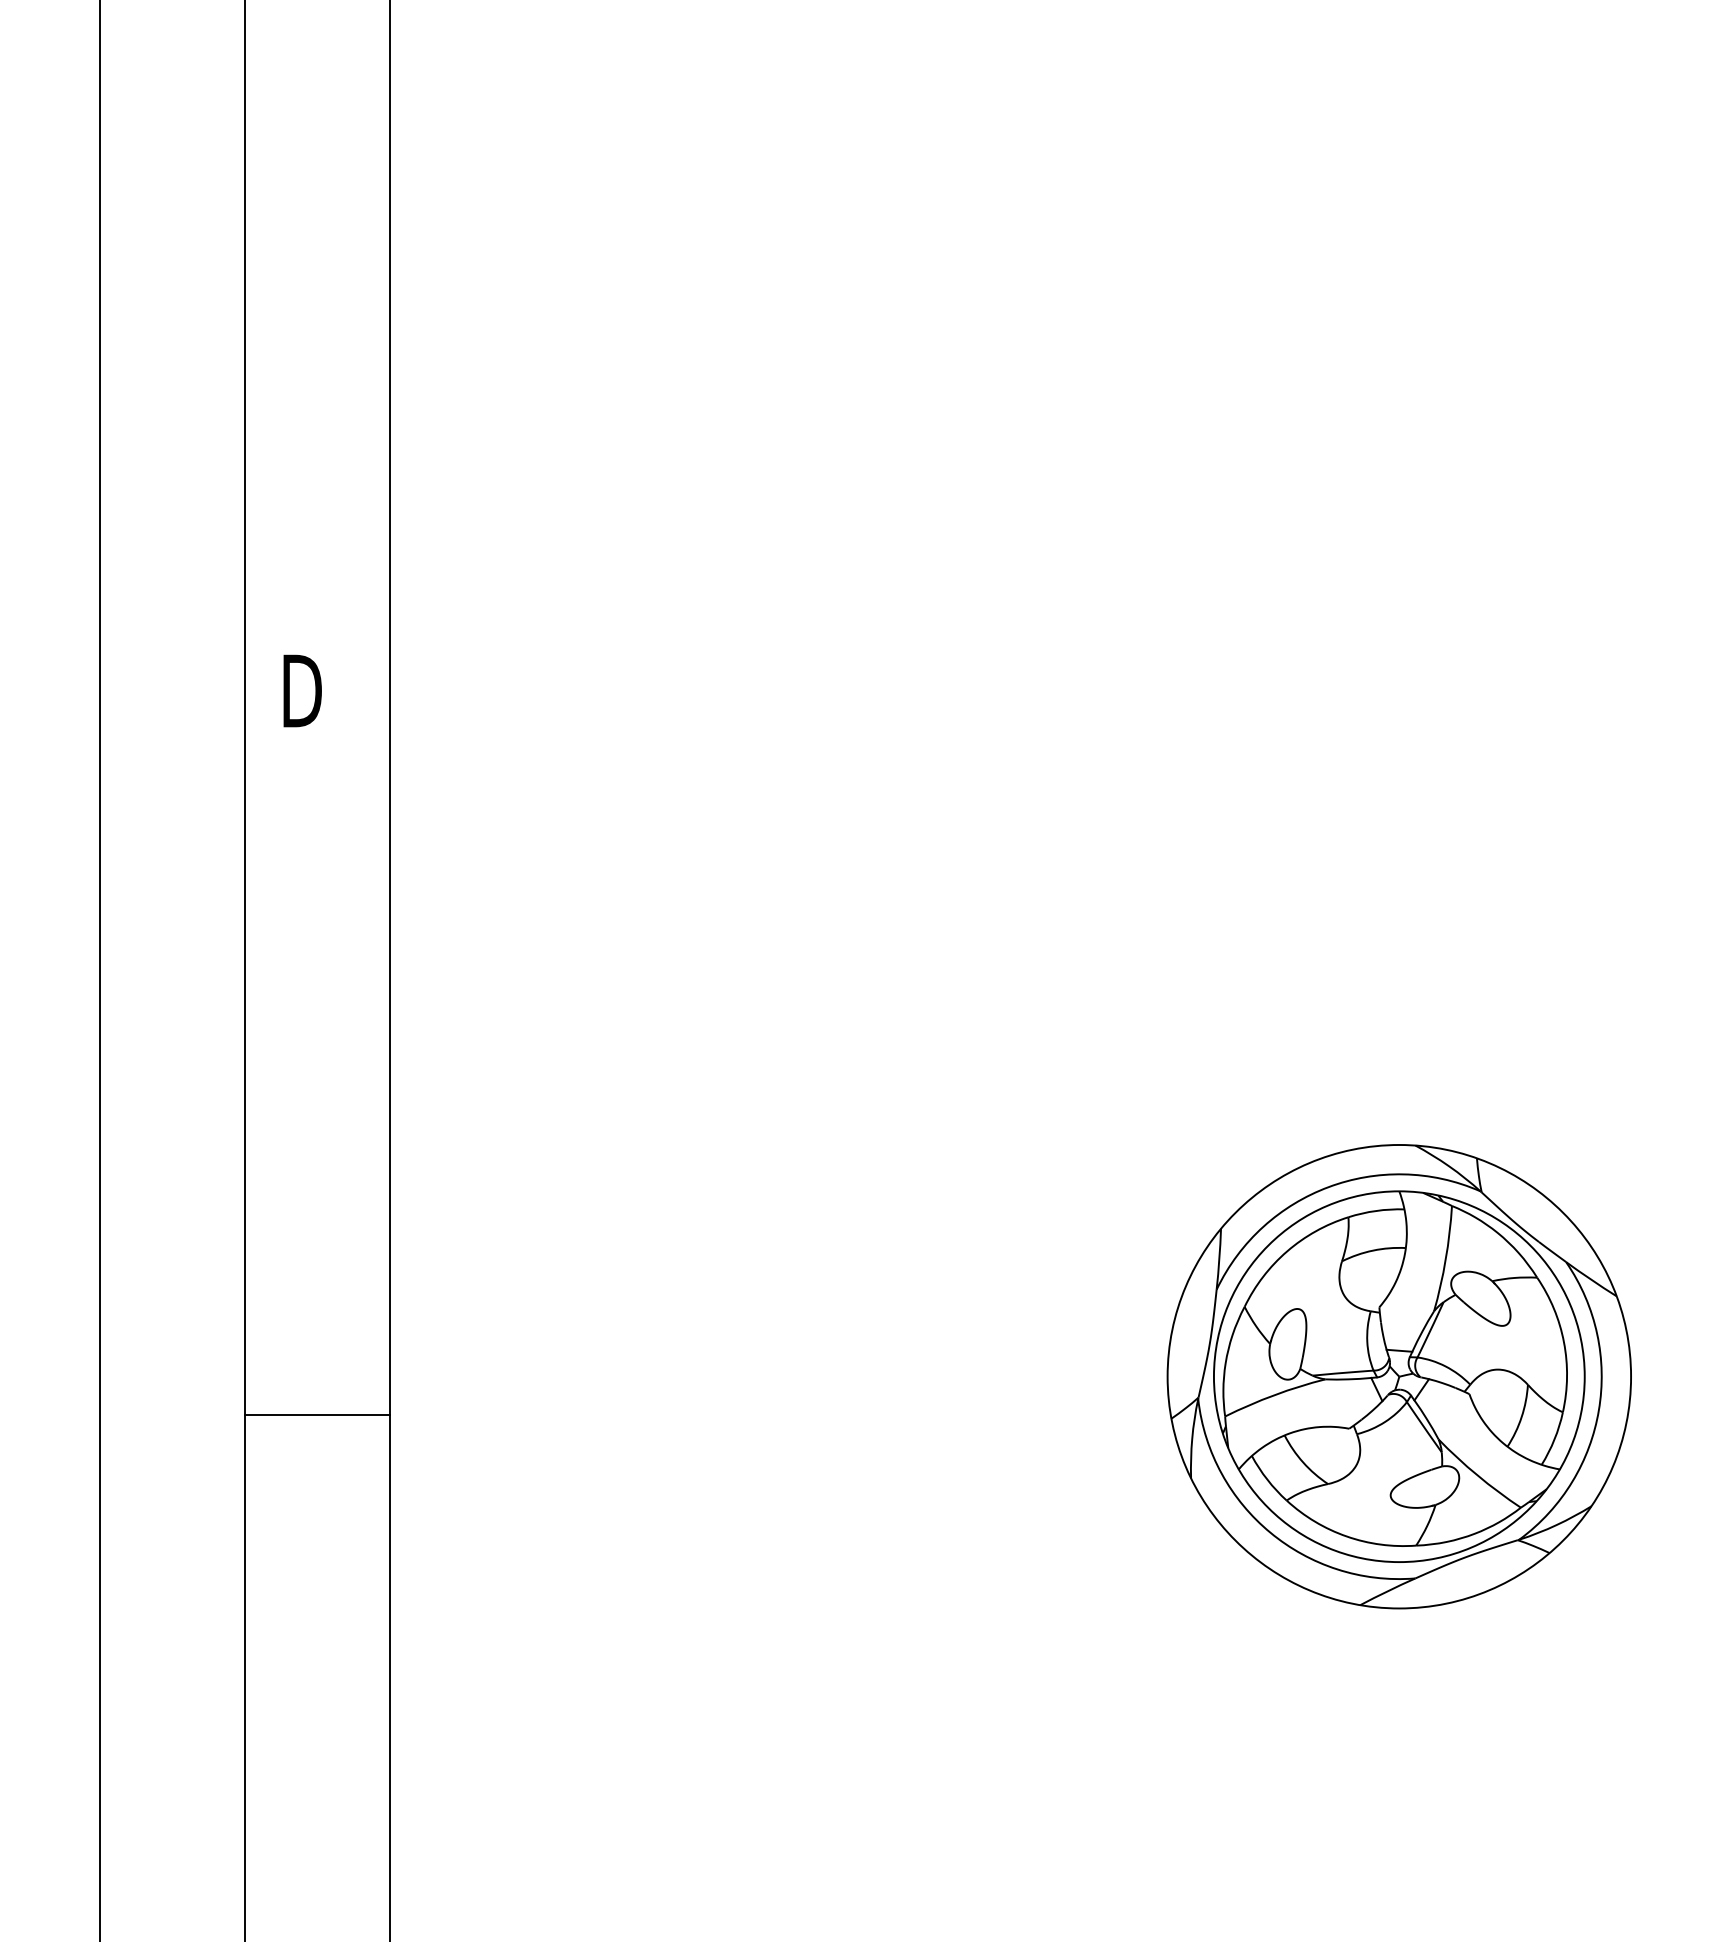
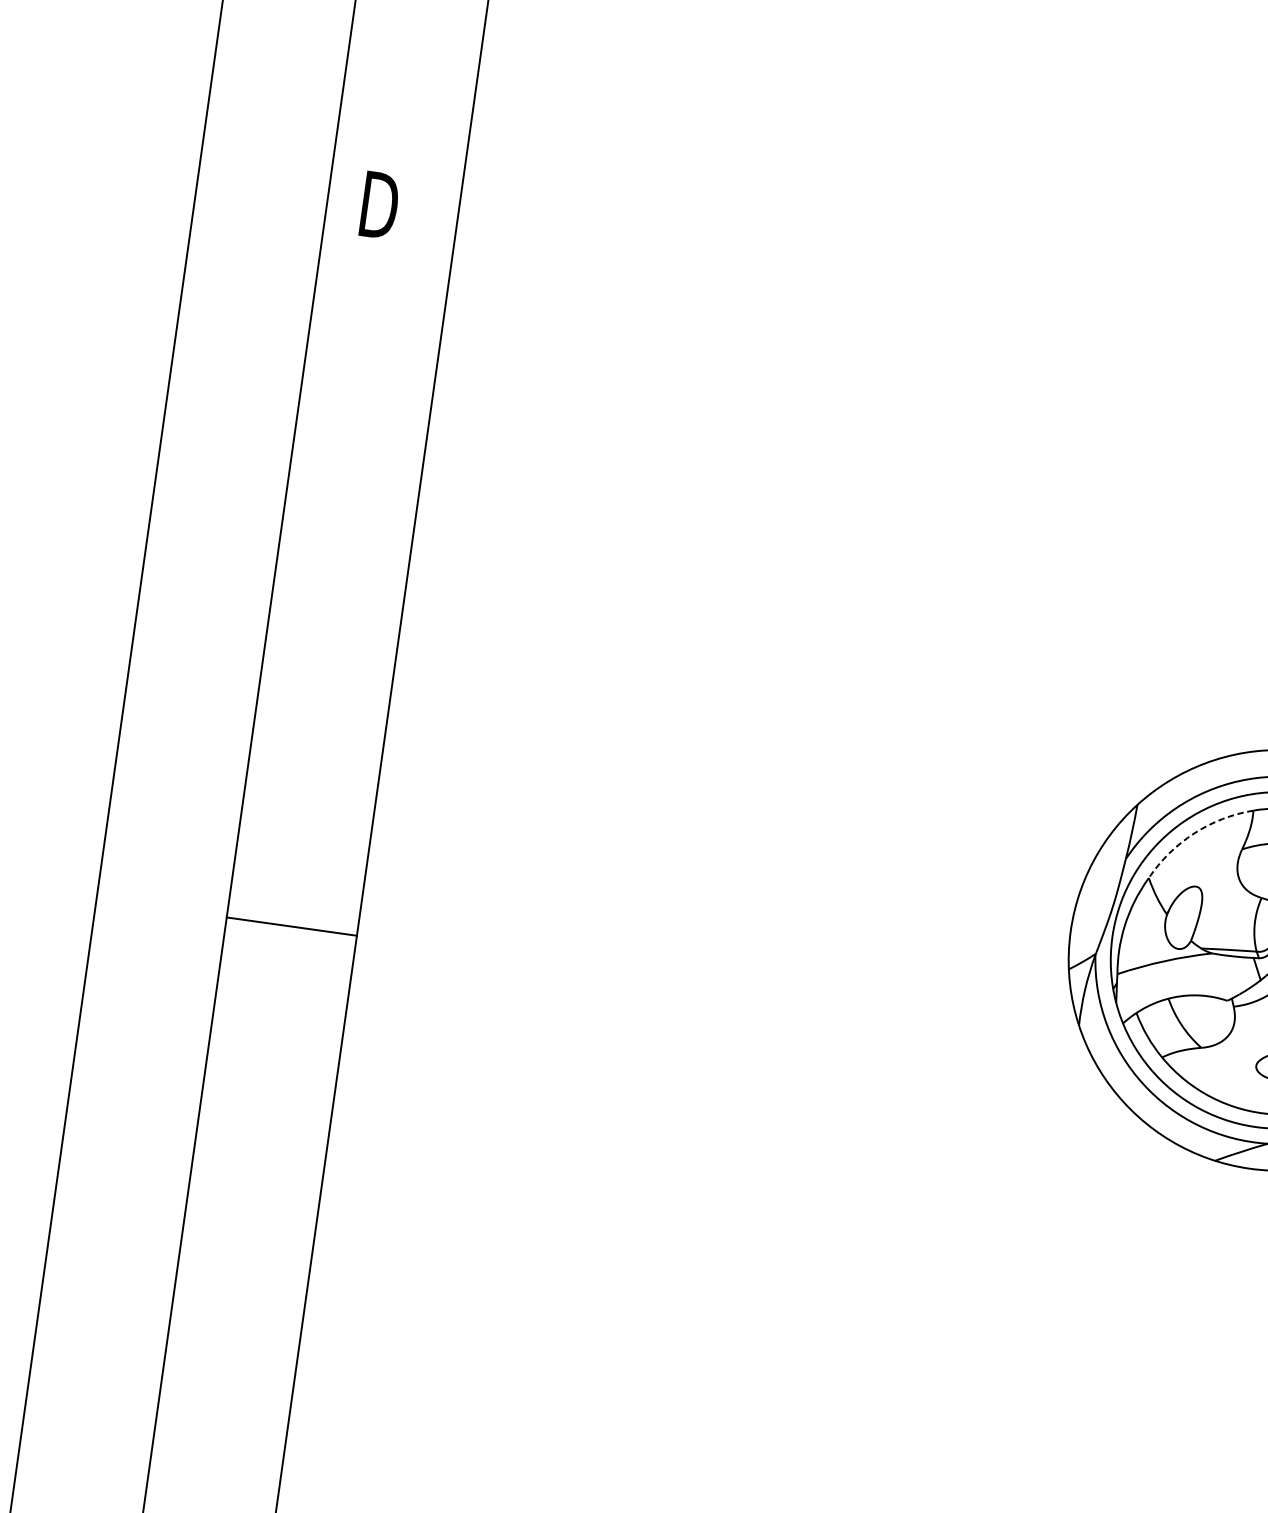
arc: (1287, 1251) -> (1194, 833), solid -> dashed
line: (316, 1415) -> (291, 926), moved

